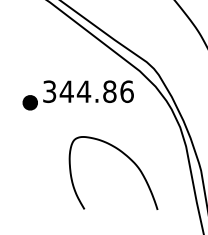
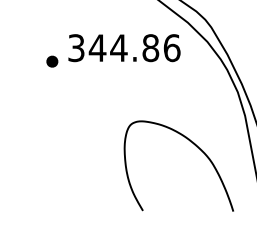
part: (29, 102) -> (51, 61), size x0.62
curve: (124, 155) -> (192, 144), moved

